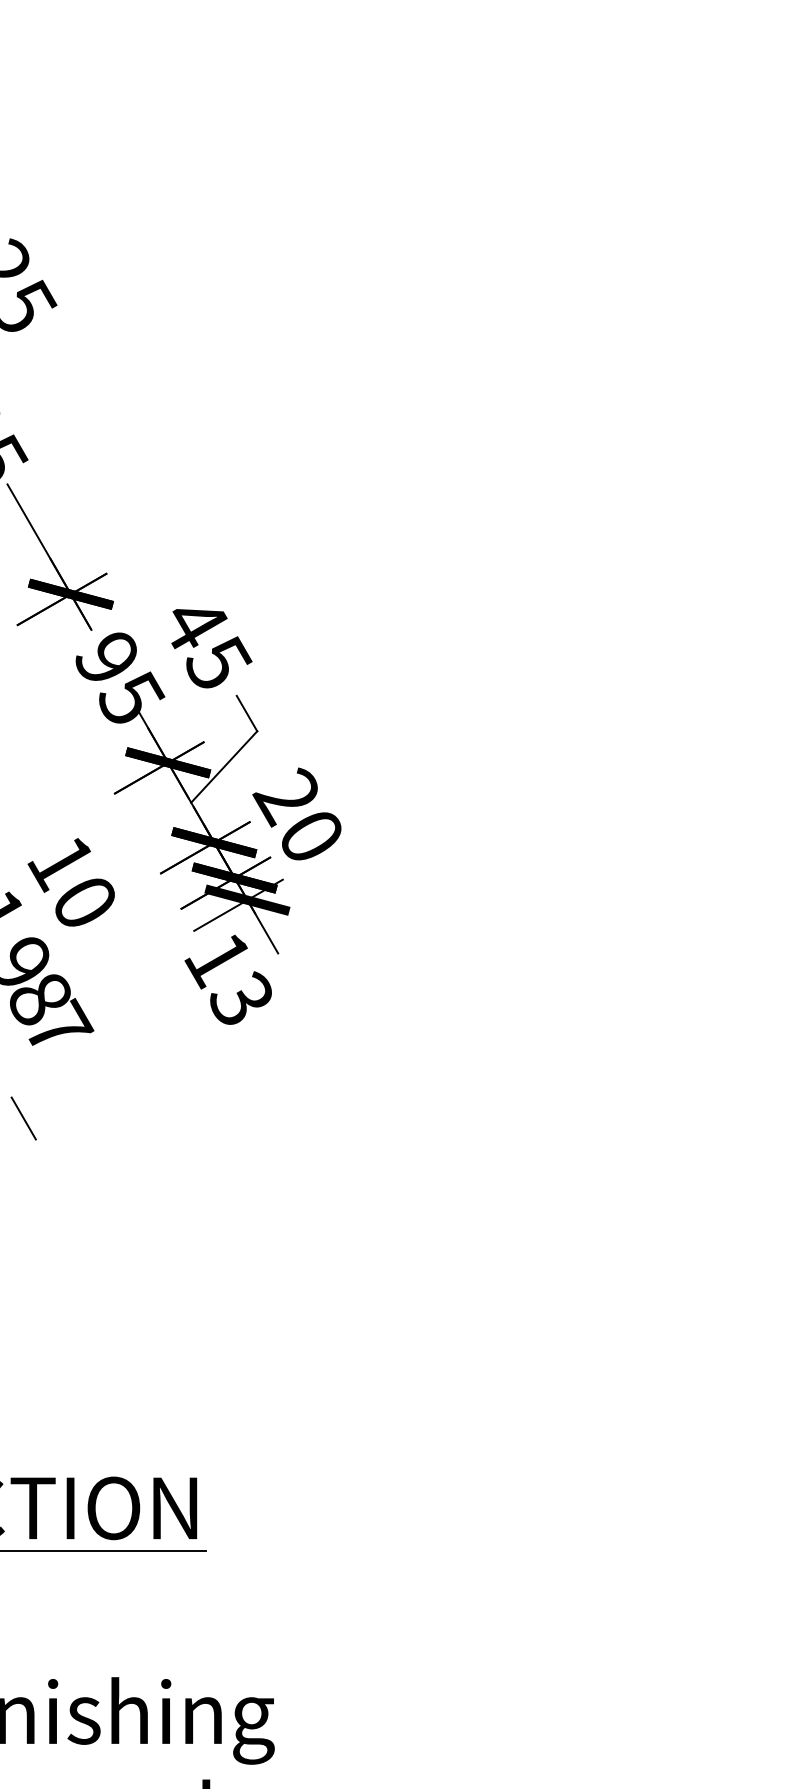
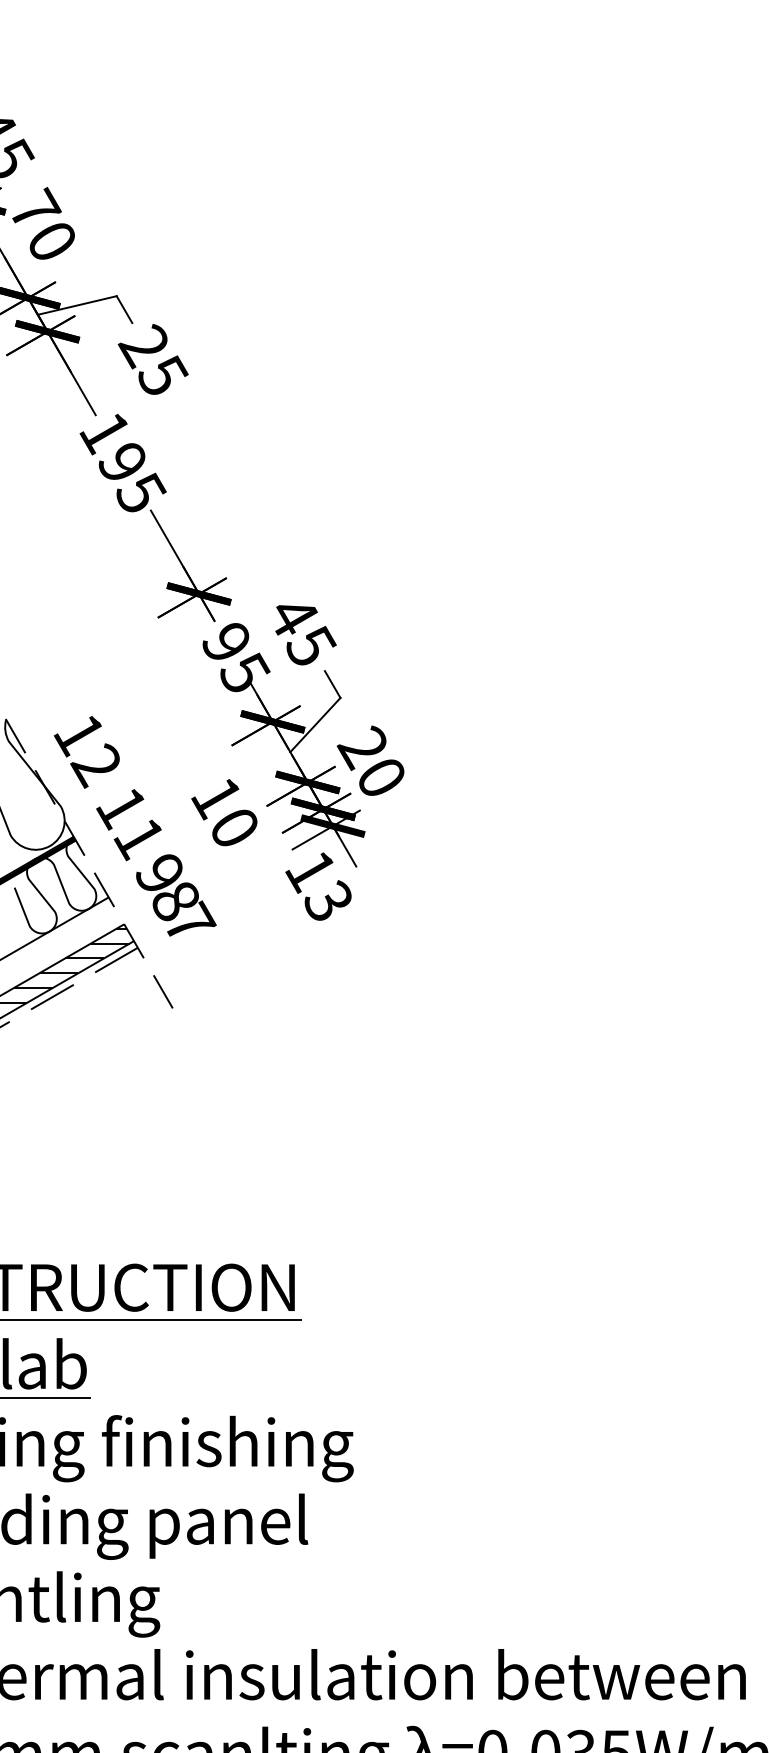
text: (71, 882) -> (224, 812), moved

